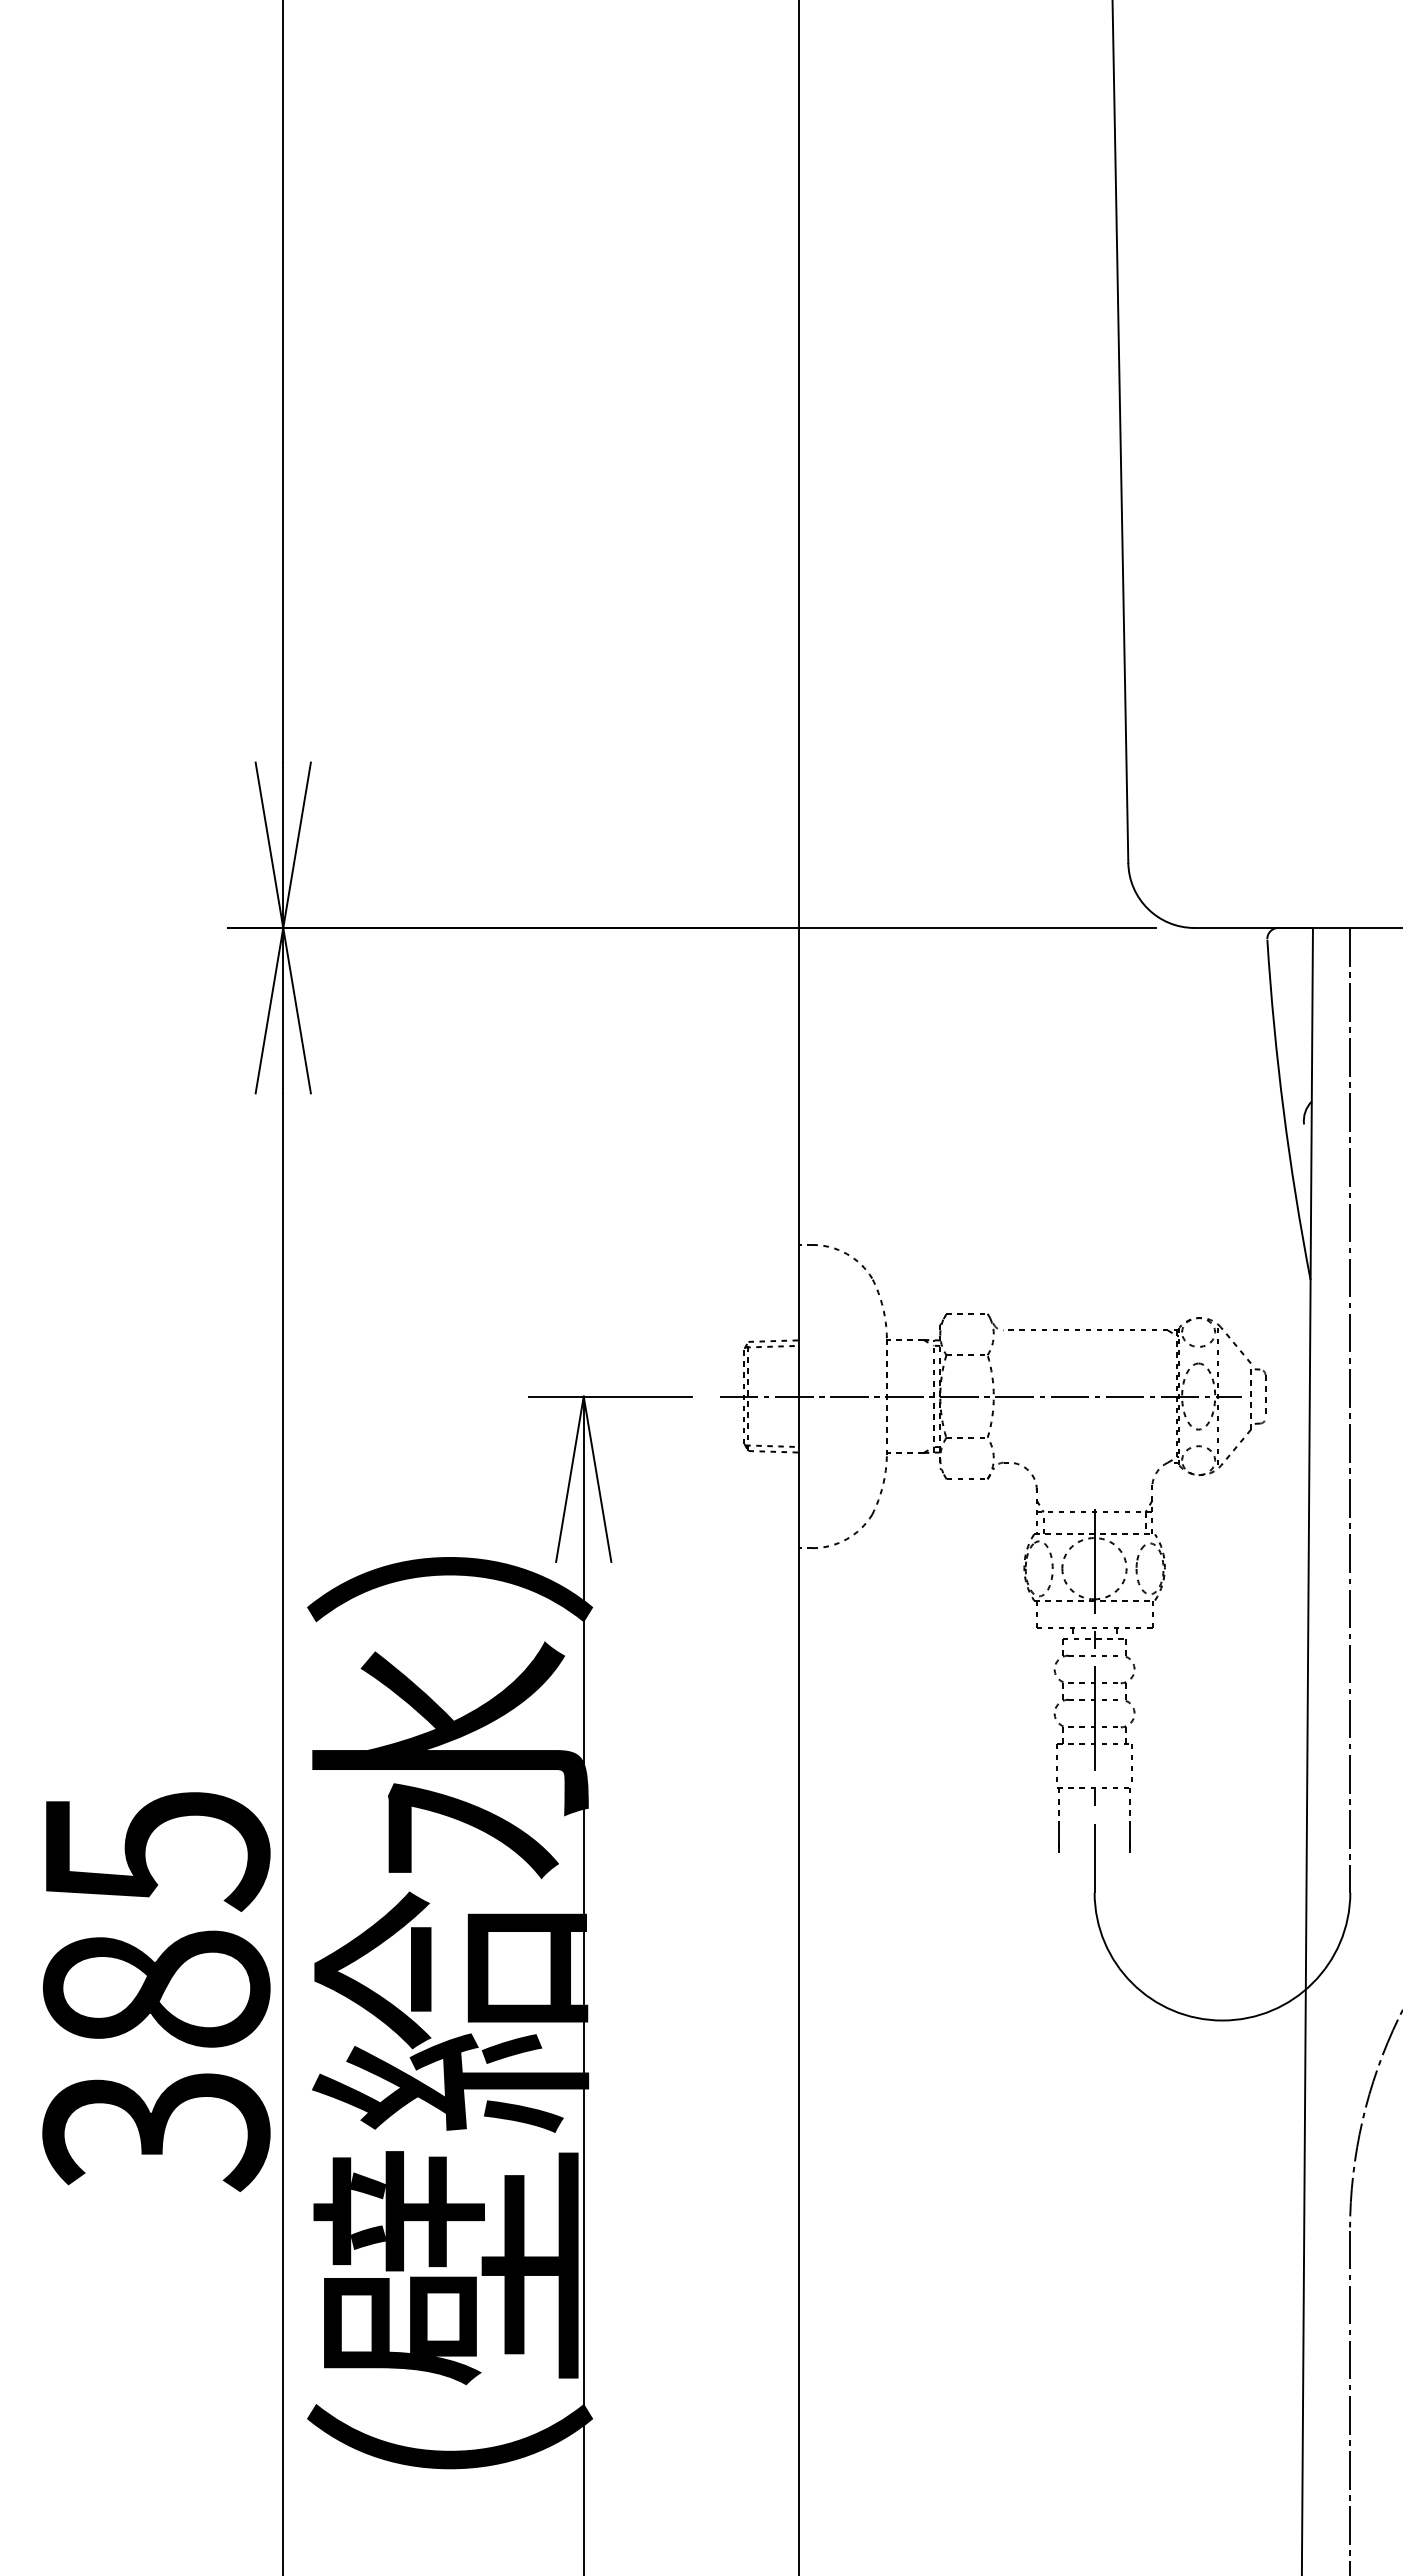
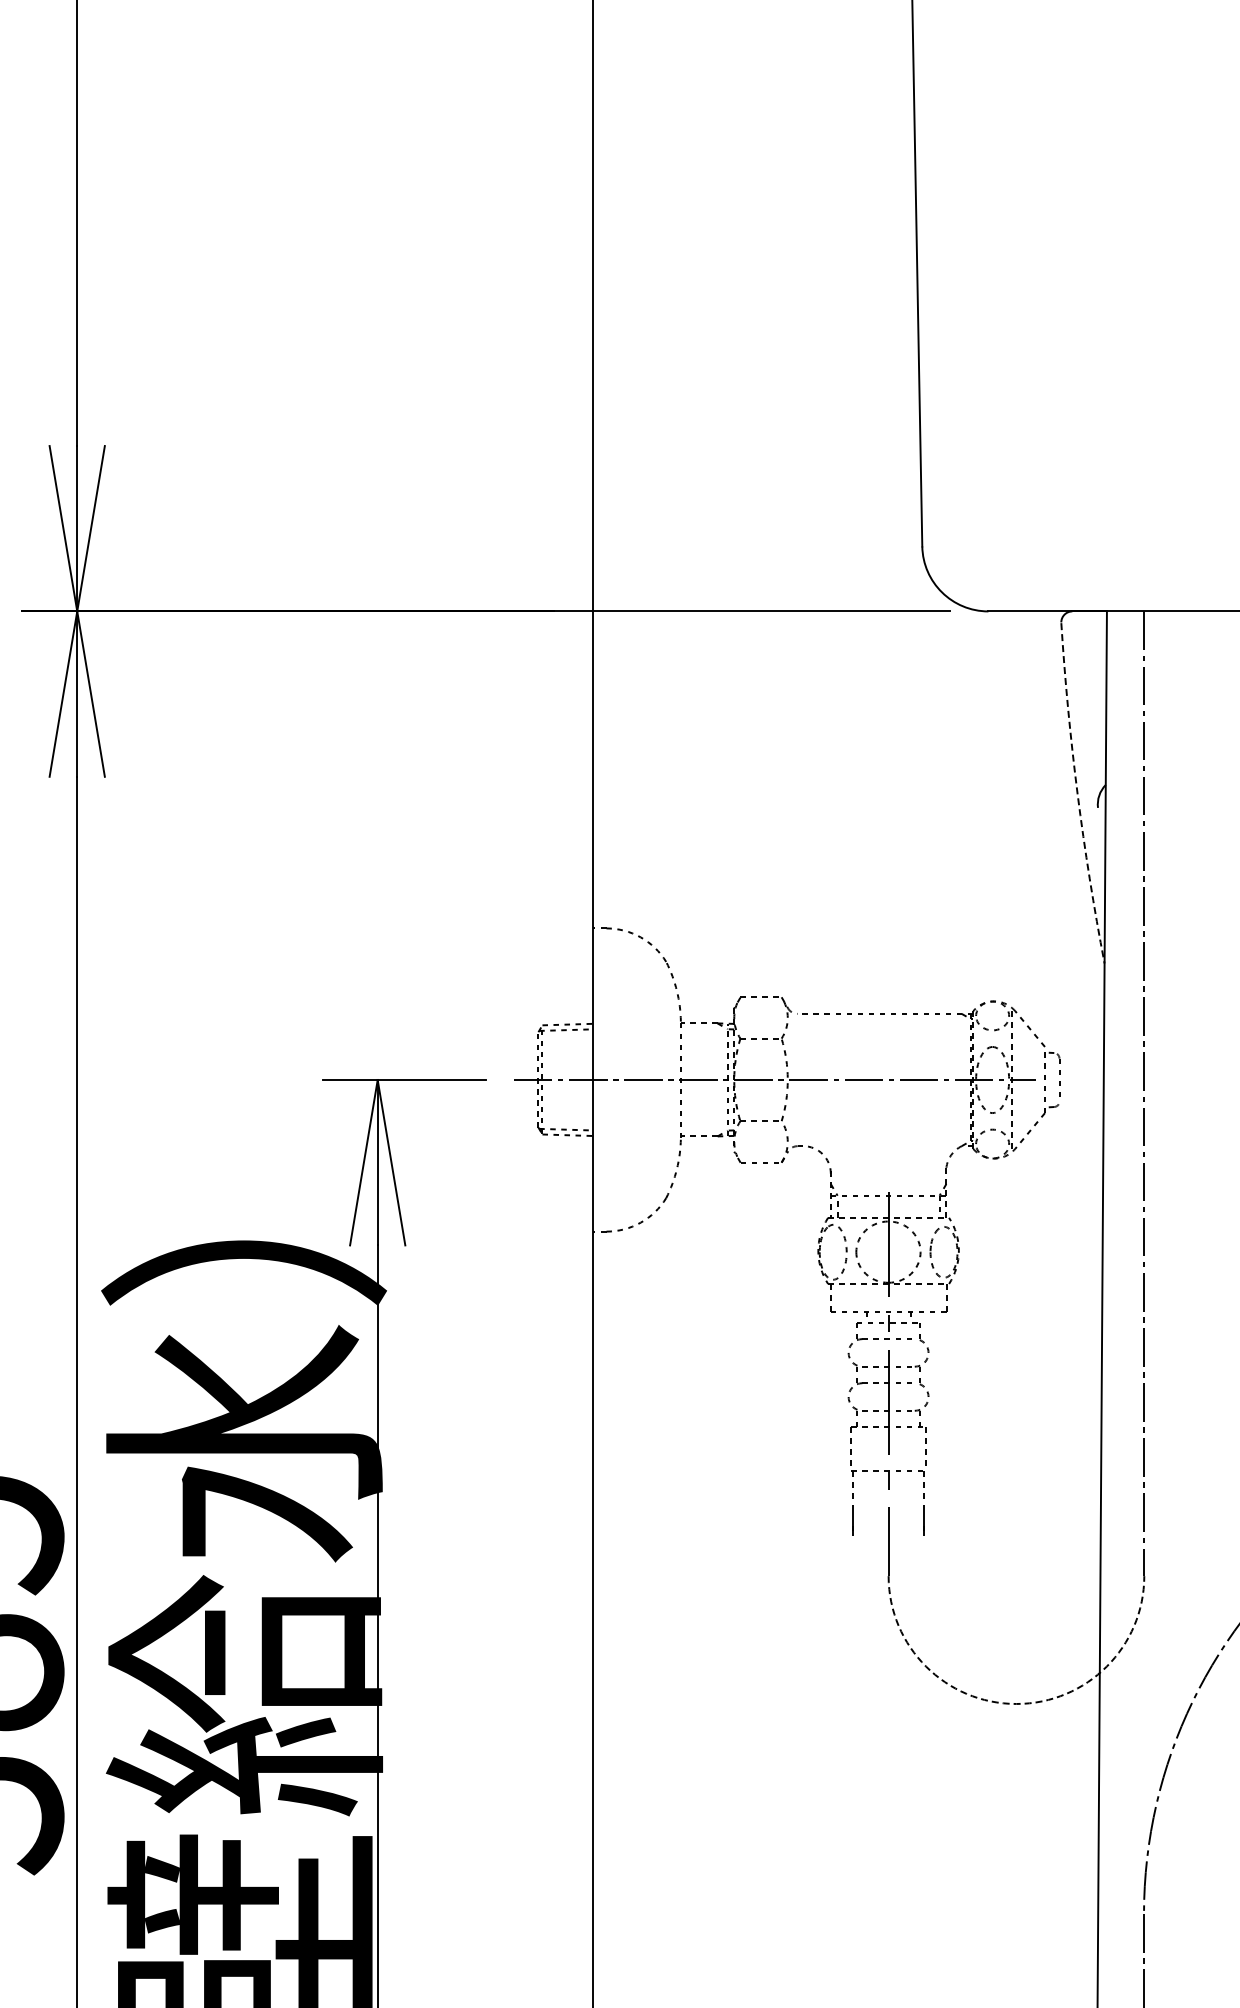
arc: (1283, 1110) -> (1077, 793), solid -> dashed
arc: (1222, 2020) -> (1016, 1703), solid -> dashed

